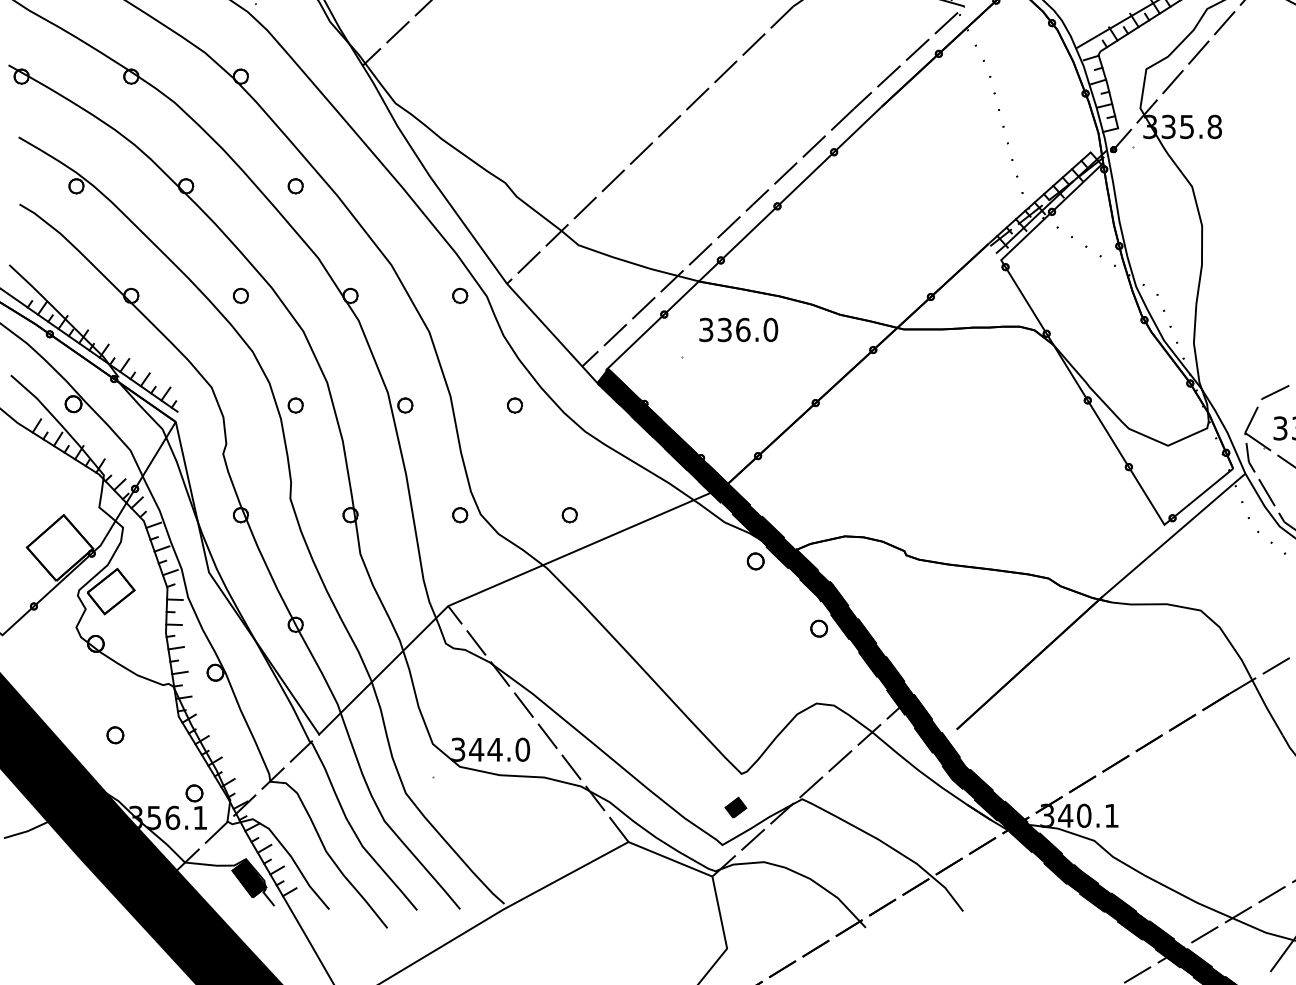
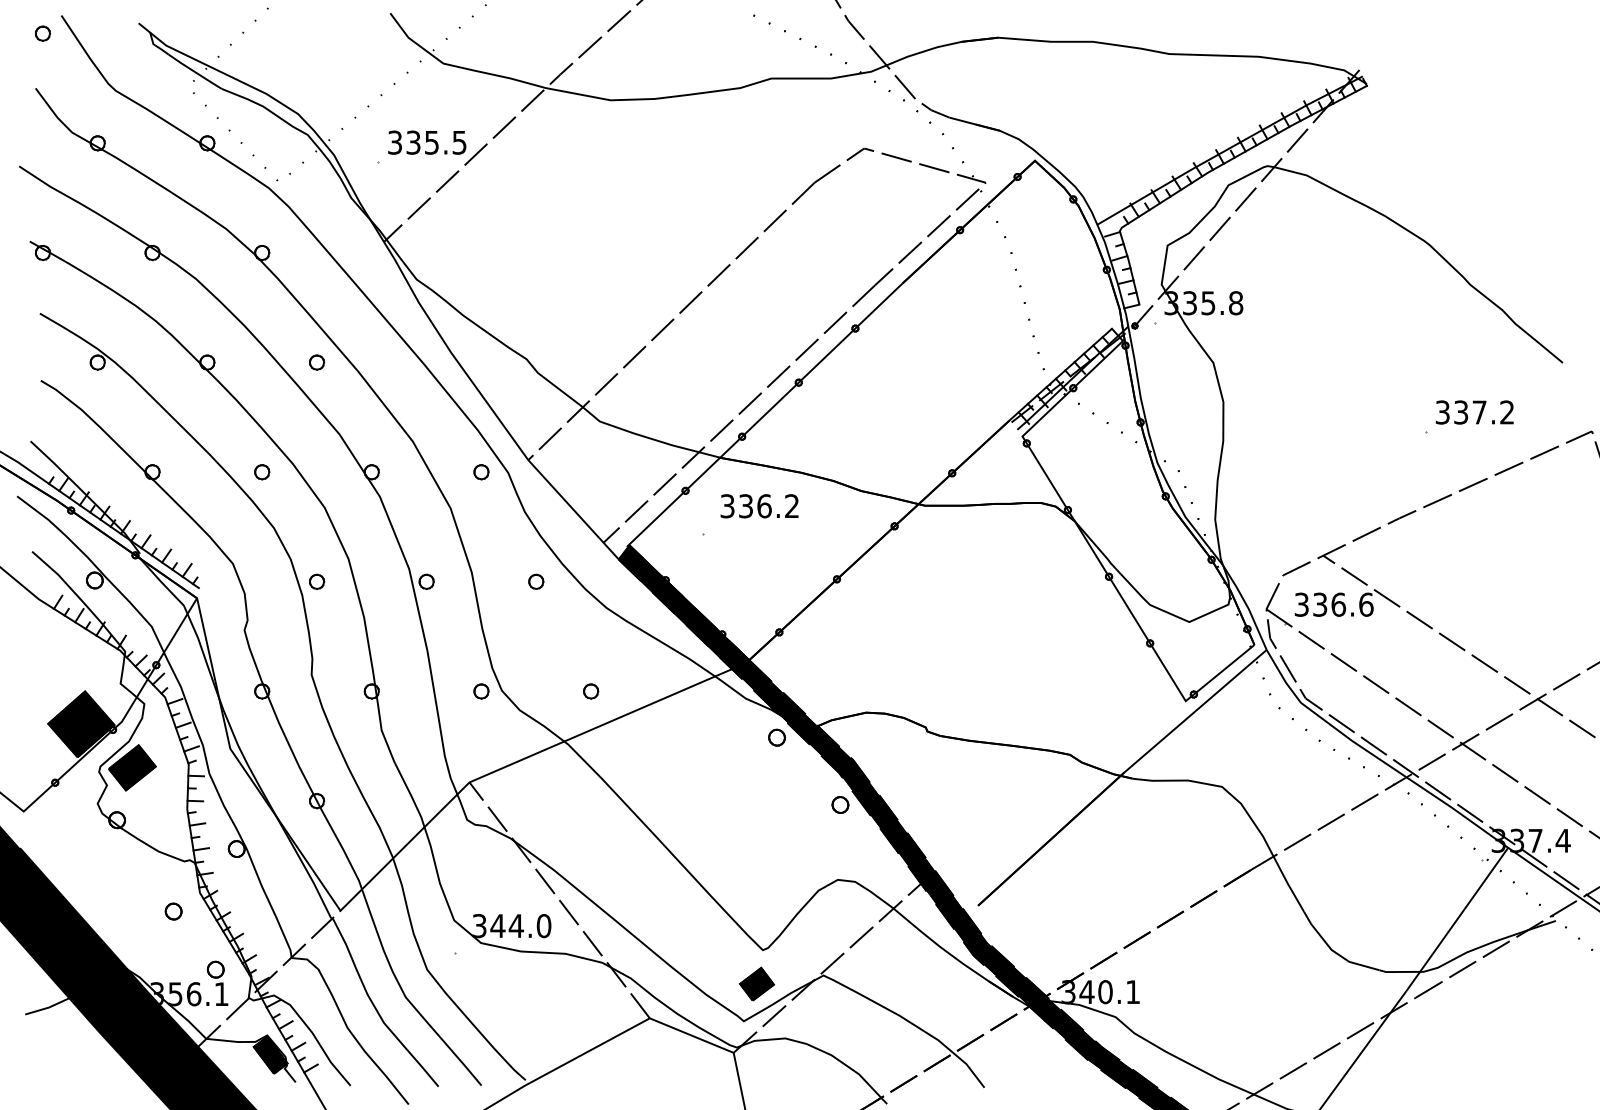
text: (771, 330) -> (792, 506), 336.0 -> 336.2
fill: (60, 548) -> (81, 724), added
fill: (110, 591) -> (131, 767), added
part: (115, 735) -> (173, 911), moved
part: (736, 807) -> (757, 983), size x1.67

